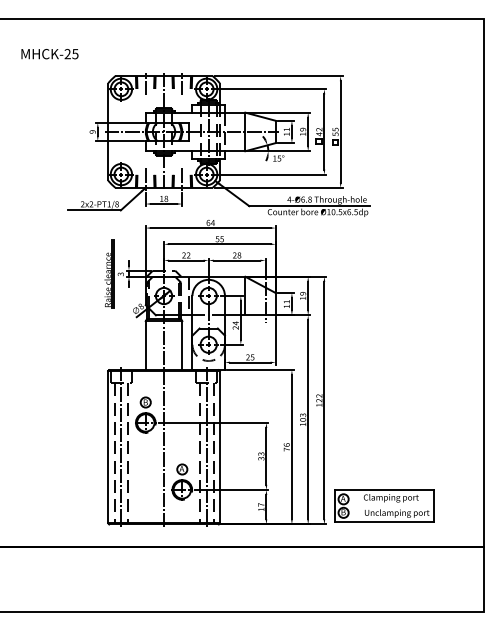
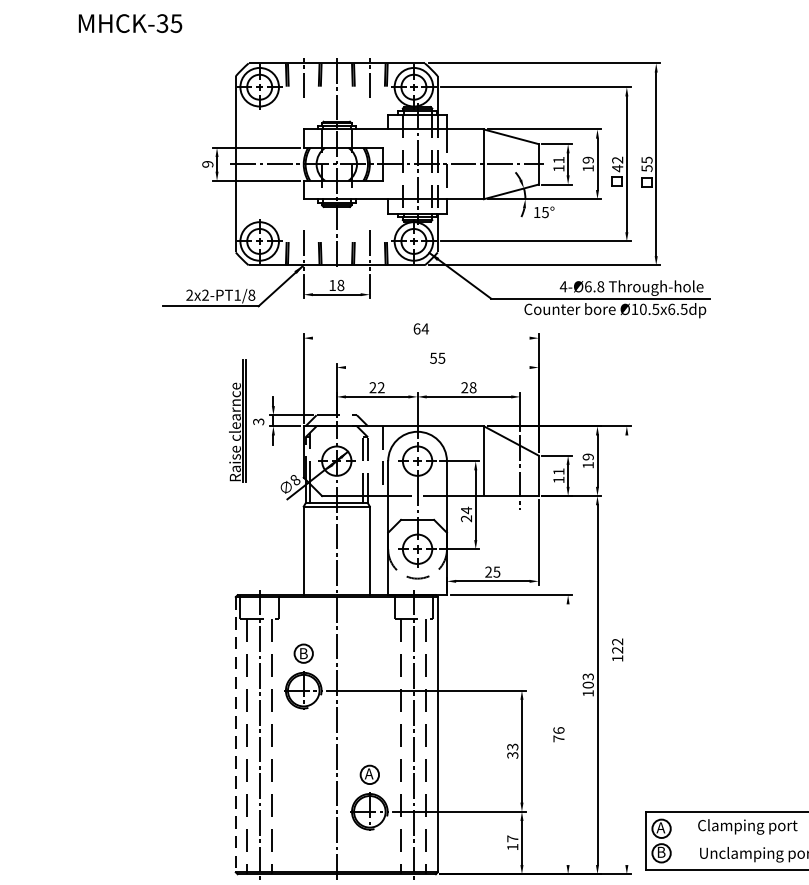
text: (67, 54) -> (162, 24), MHCK-25 -> MHCK-35
line: (210, 228) -> (420, 338), removed
line: (219, 244) -> (437, 367), removed
line: (324, 400) -> (627, 650), removed
line: (108, 447) -> (236, 735), solid -> dashed
line: (291, 447) -> (567, 735), removed

